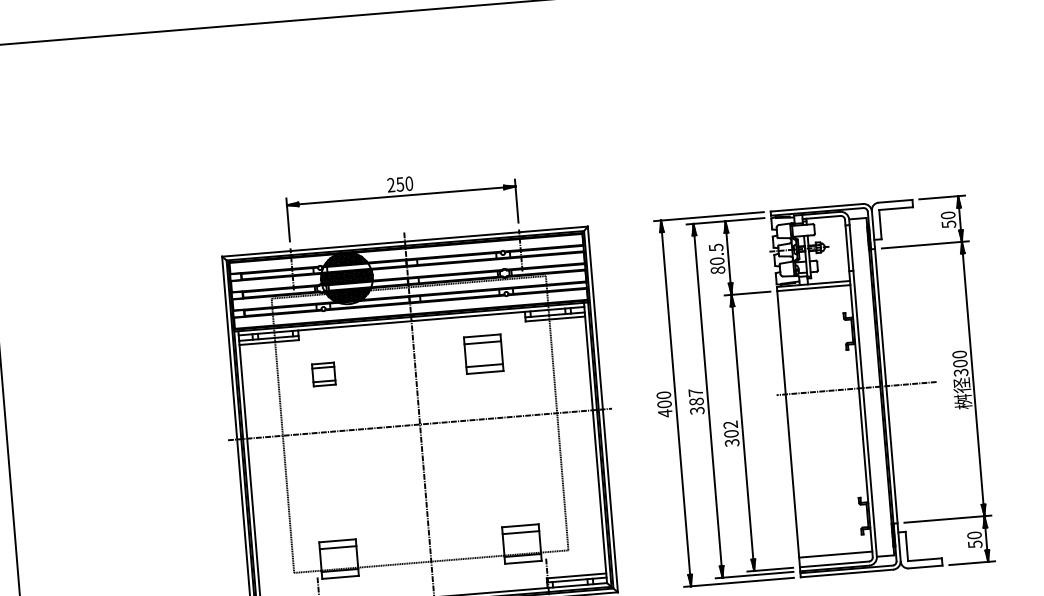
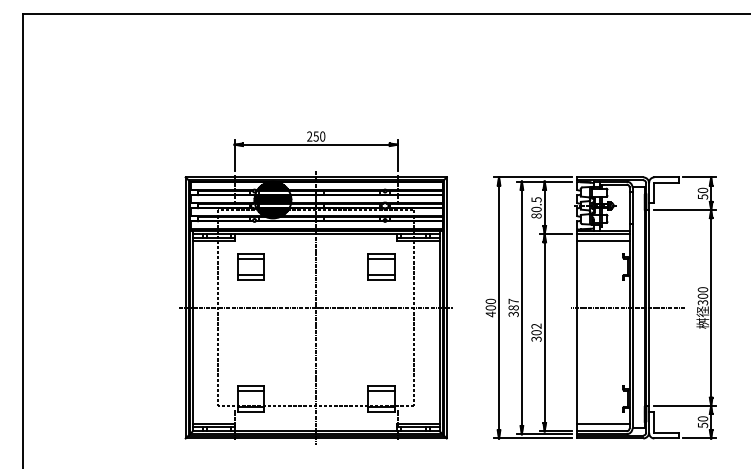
line: (814, 298) -> (603, 241), added
part: (483, 353) -> (381, 266), moved
part: (323, 374) -> (250, 266), size x1.67

